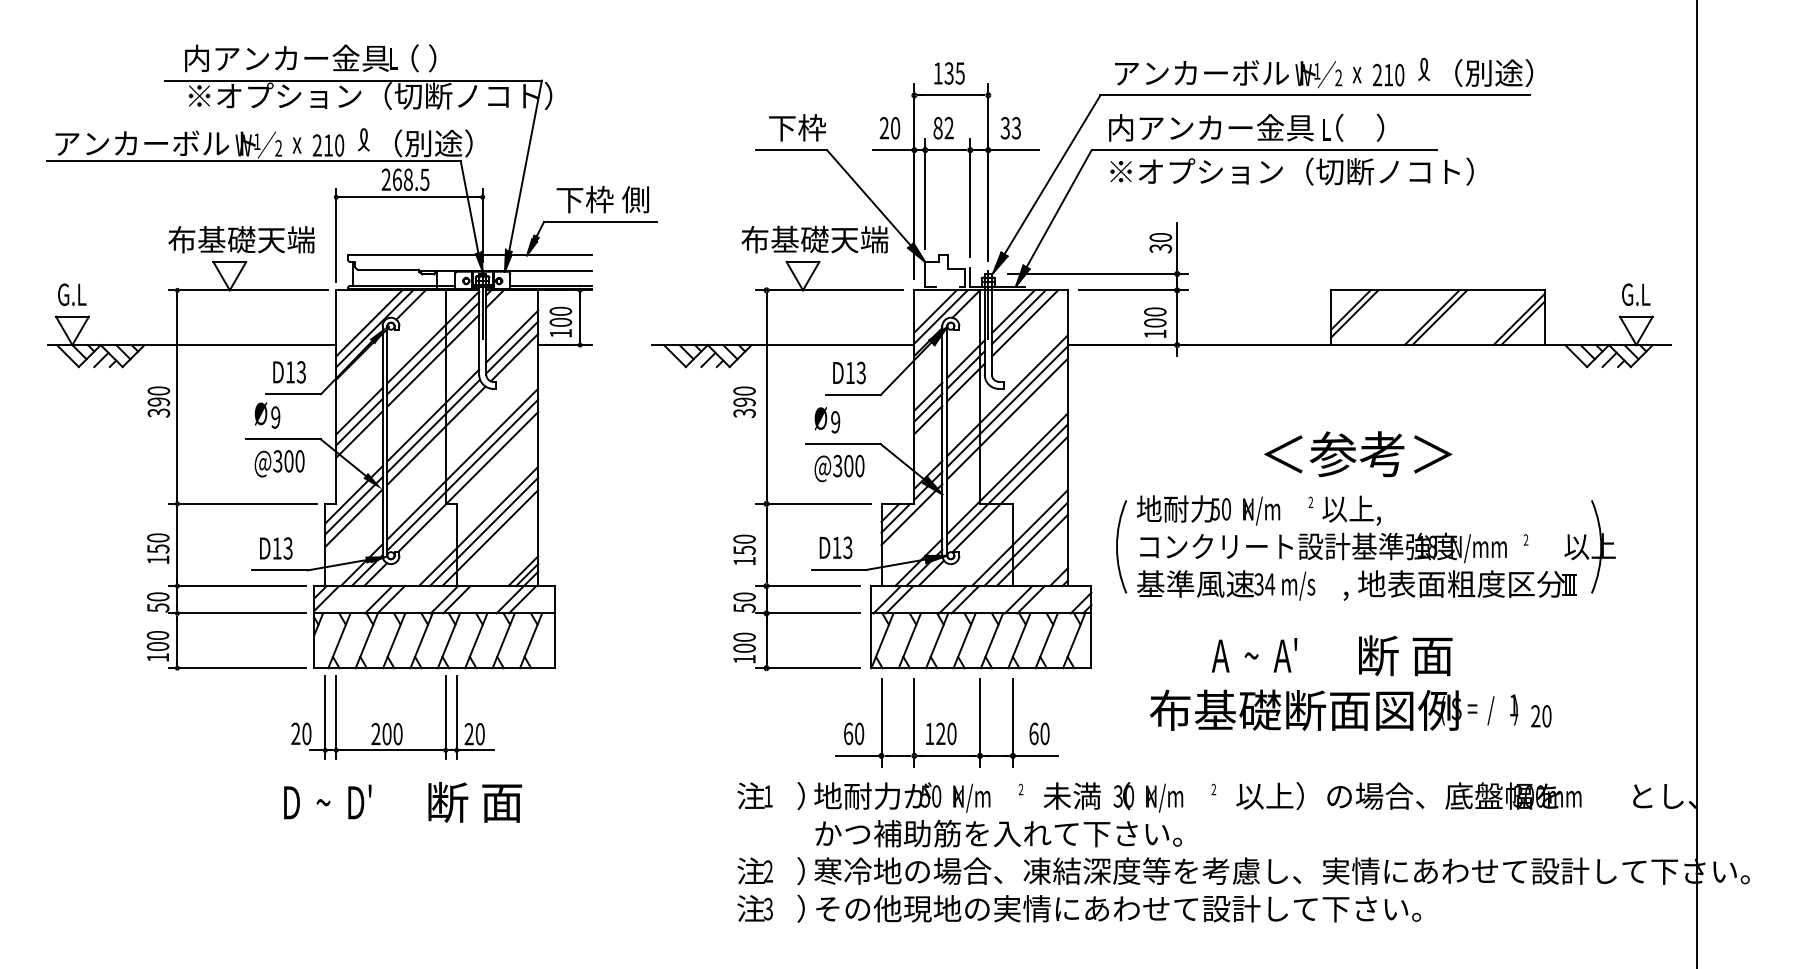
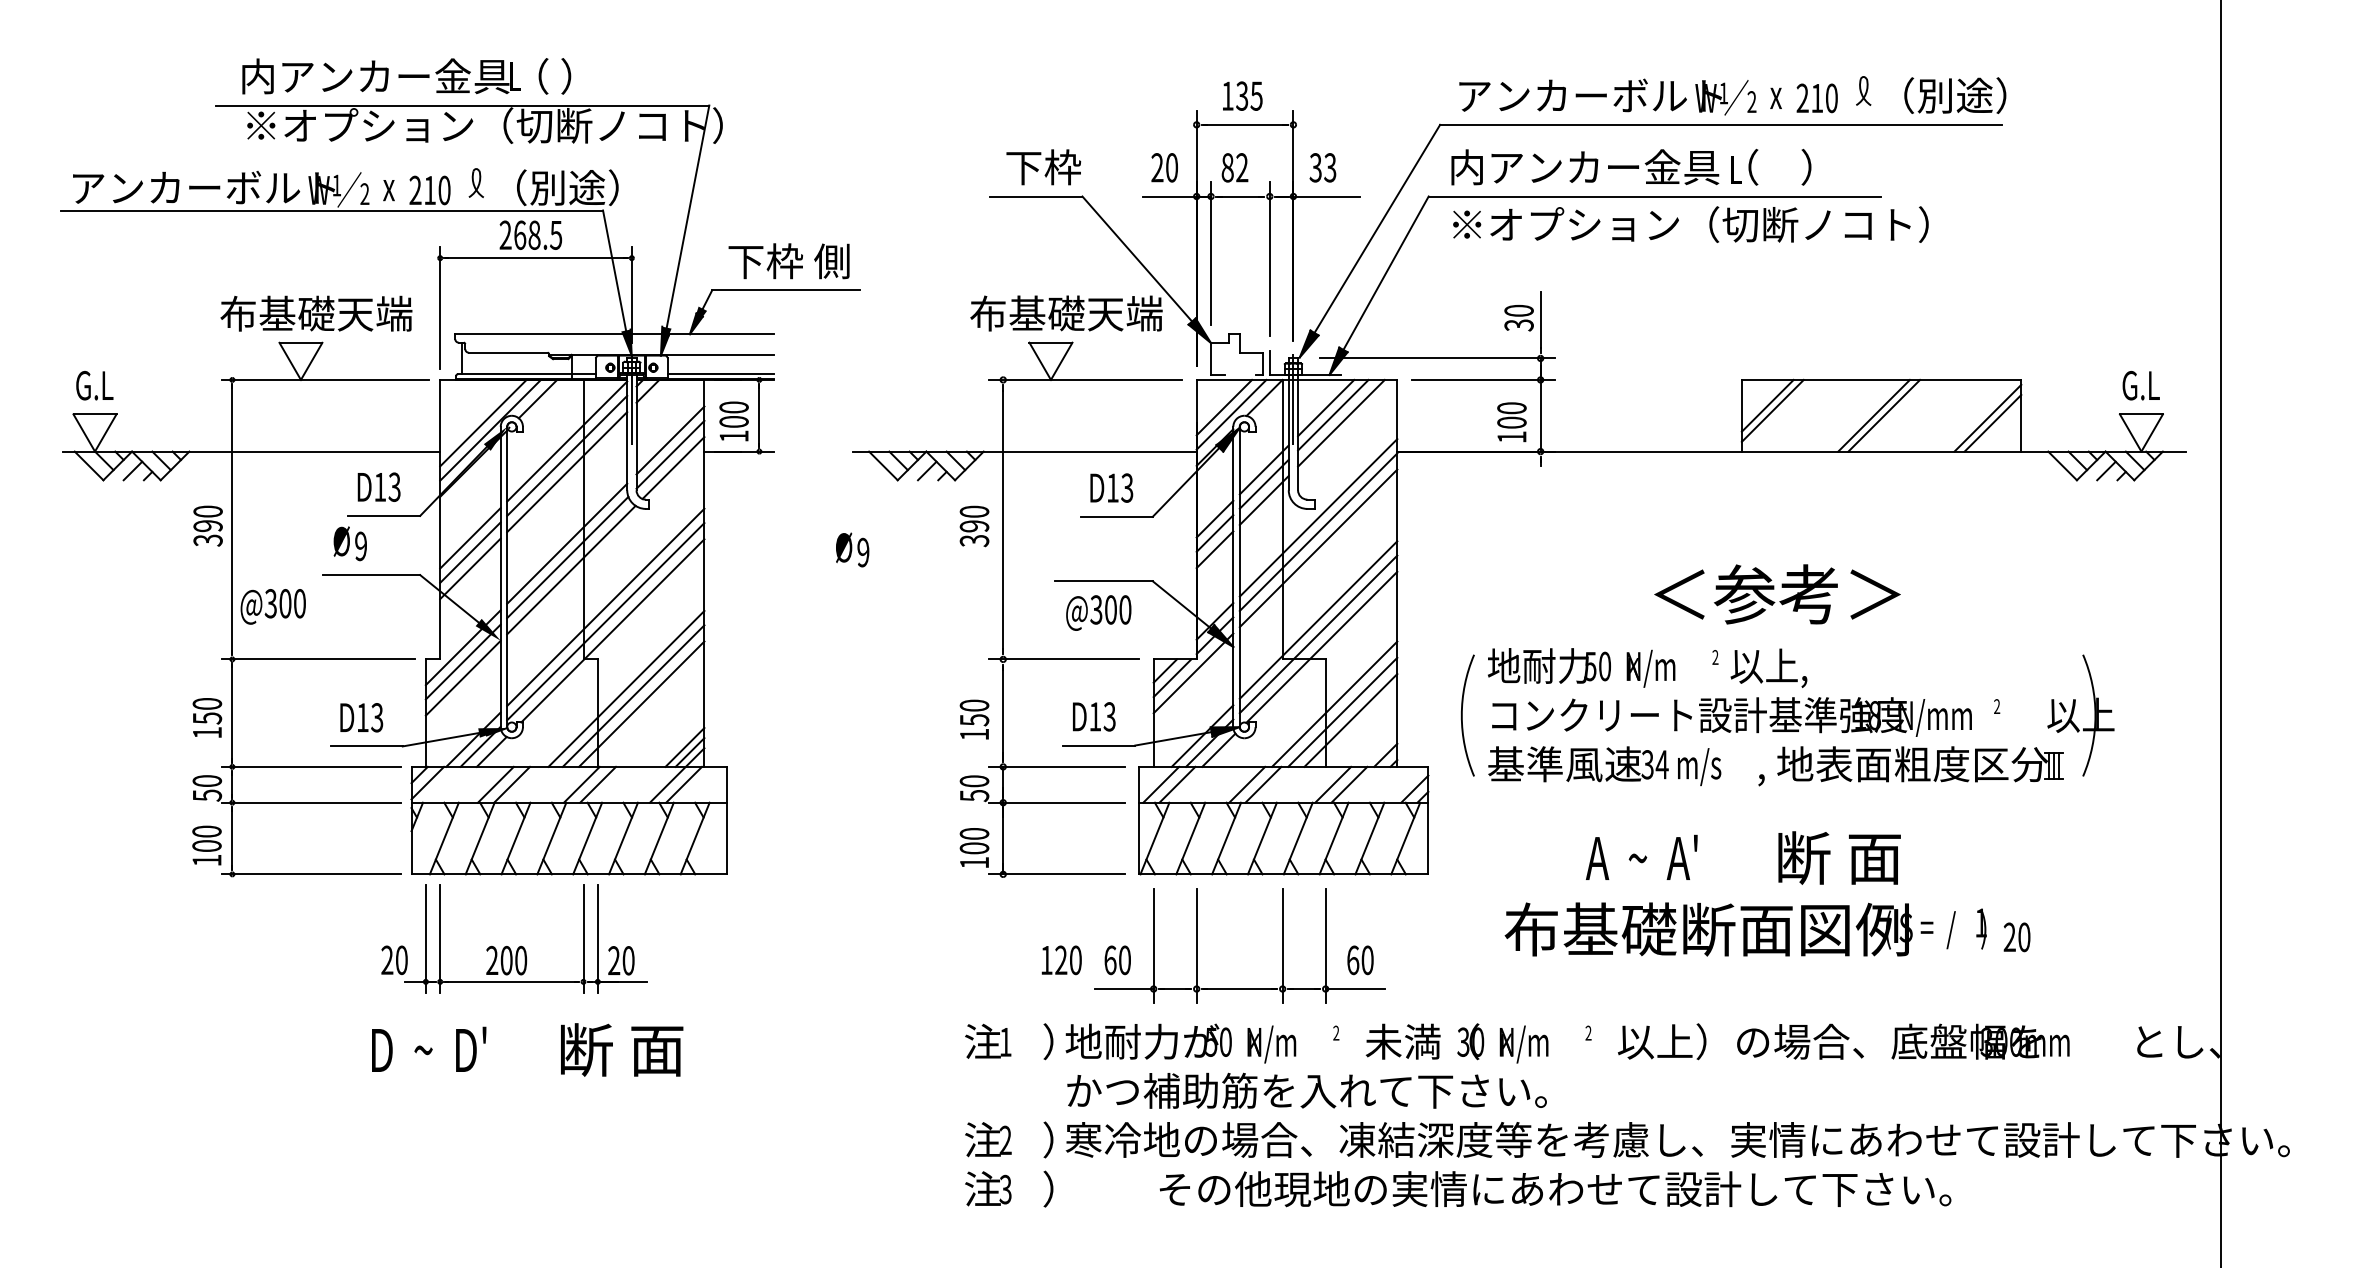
text: (827, 420) -> (852, 550), moved
text: (279, 463) -> (273, 606), moved
text: (941, 733) -> (1062, 959), moved
text: (1118, 908) -> (1555, 1188), moved

